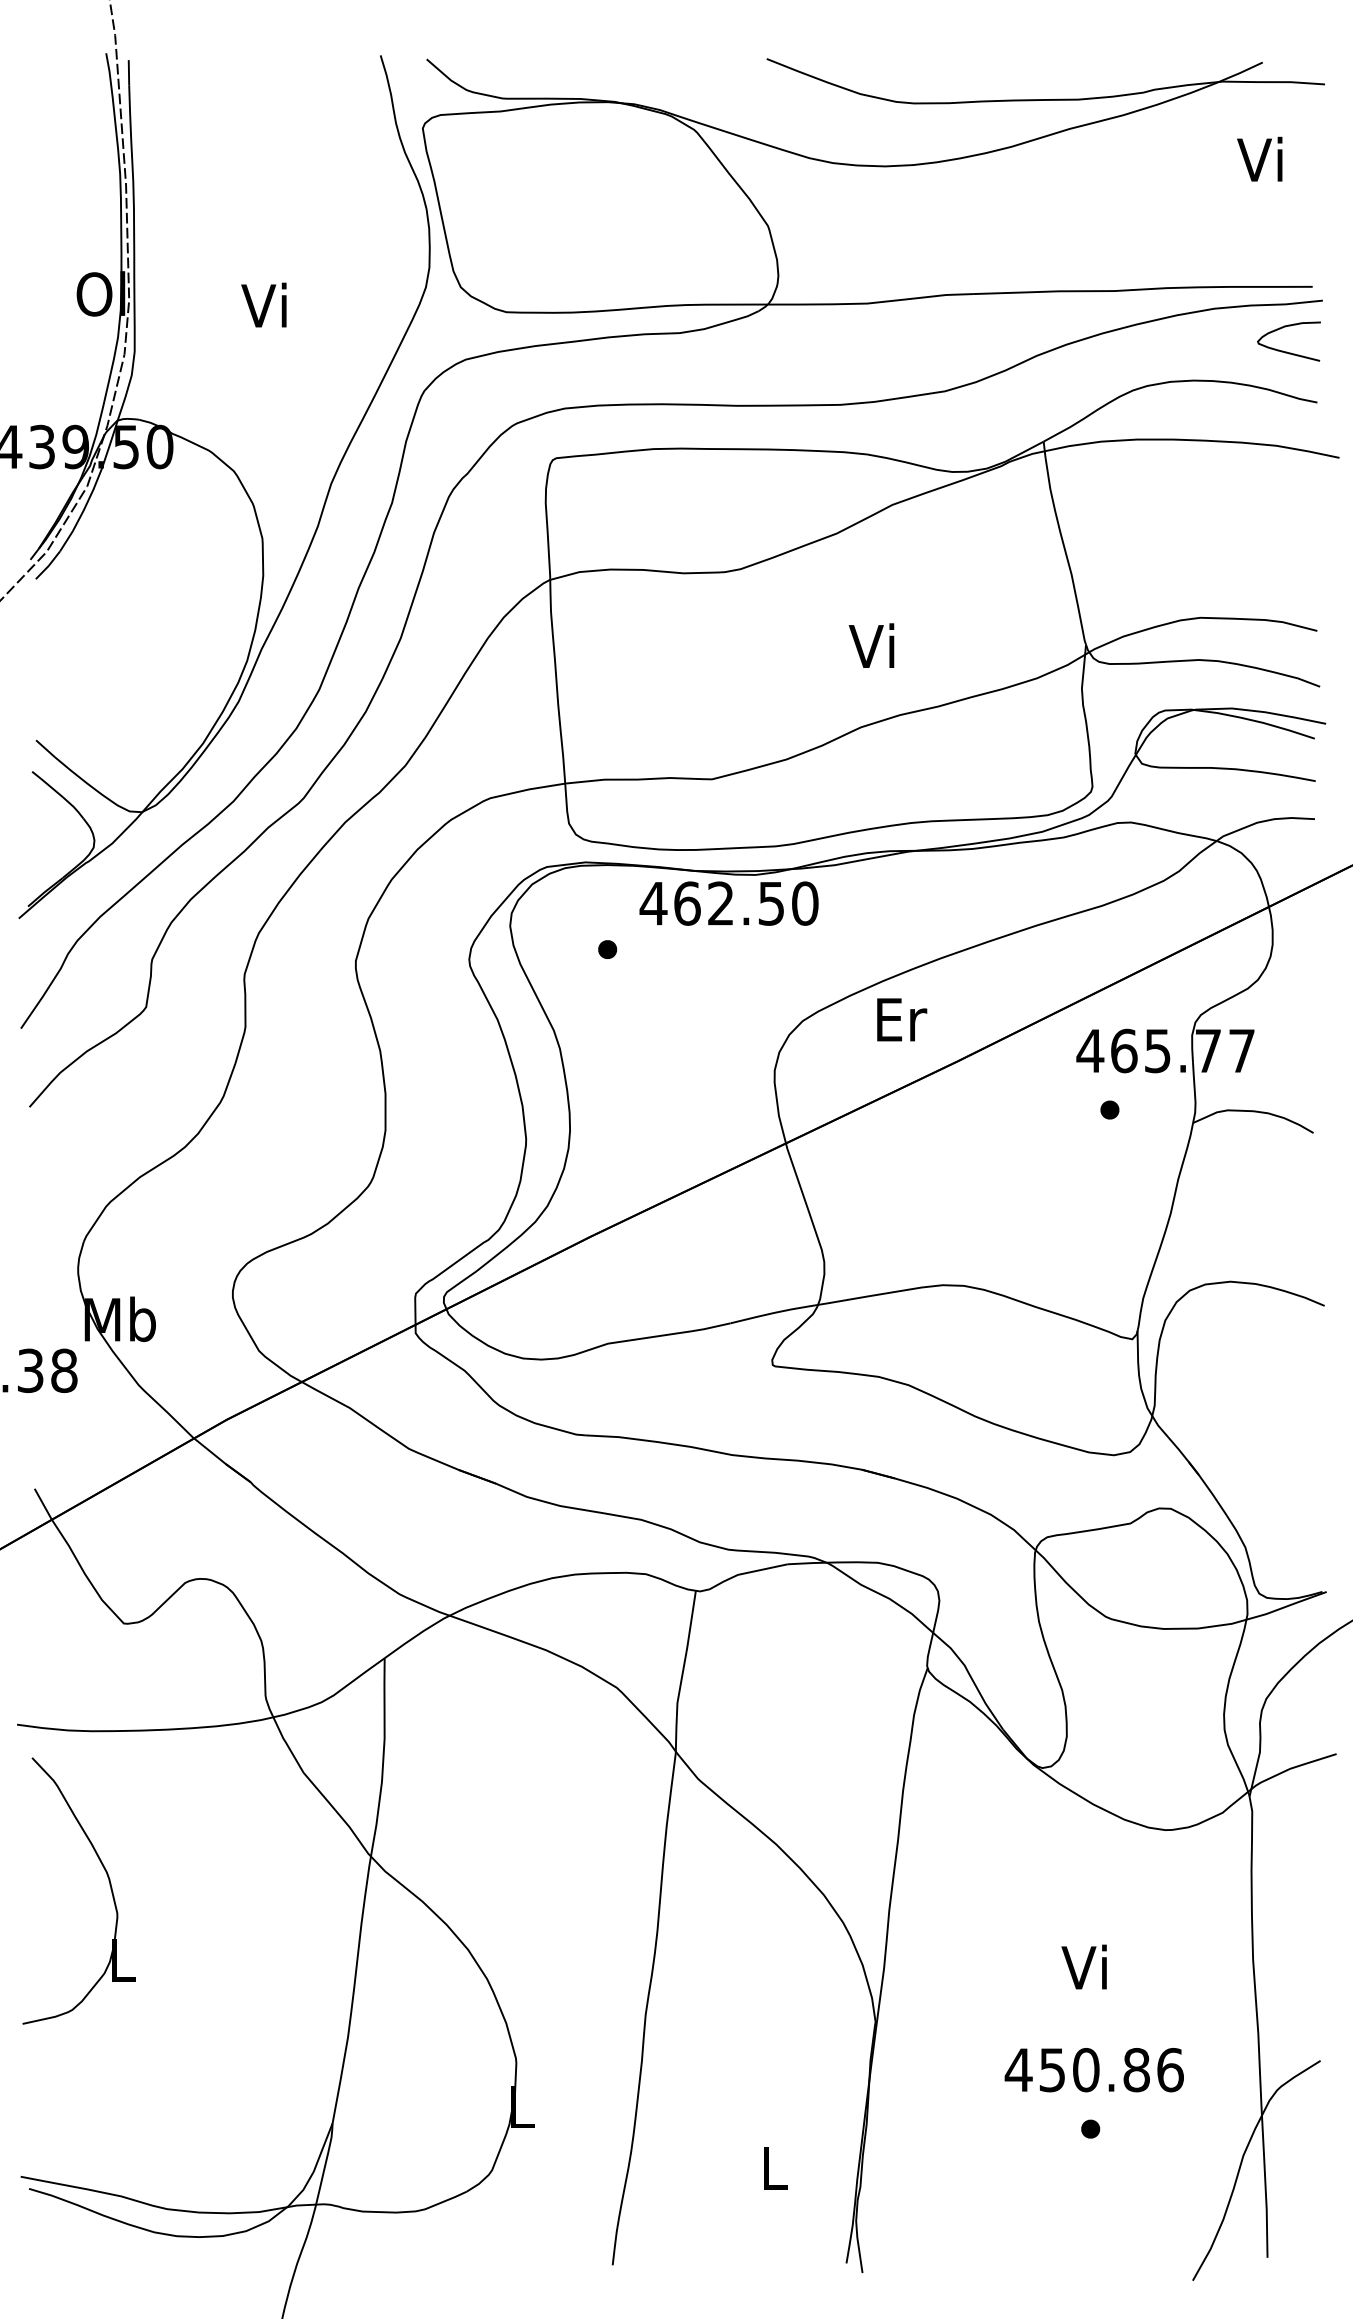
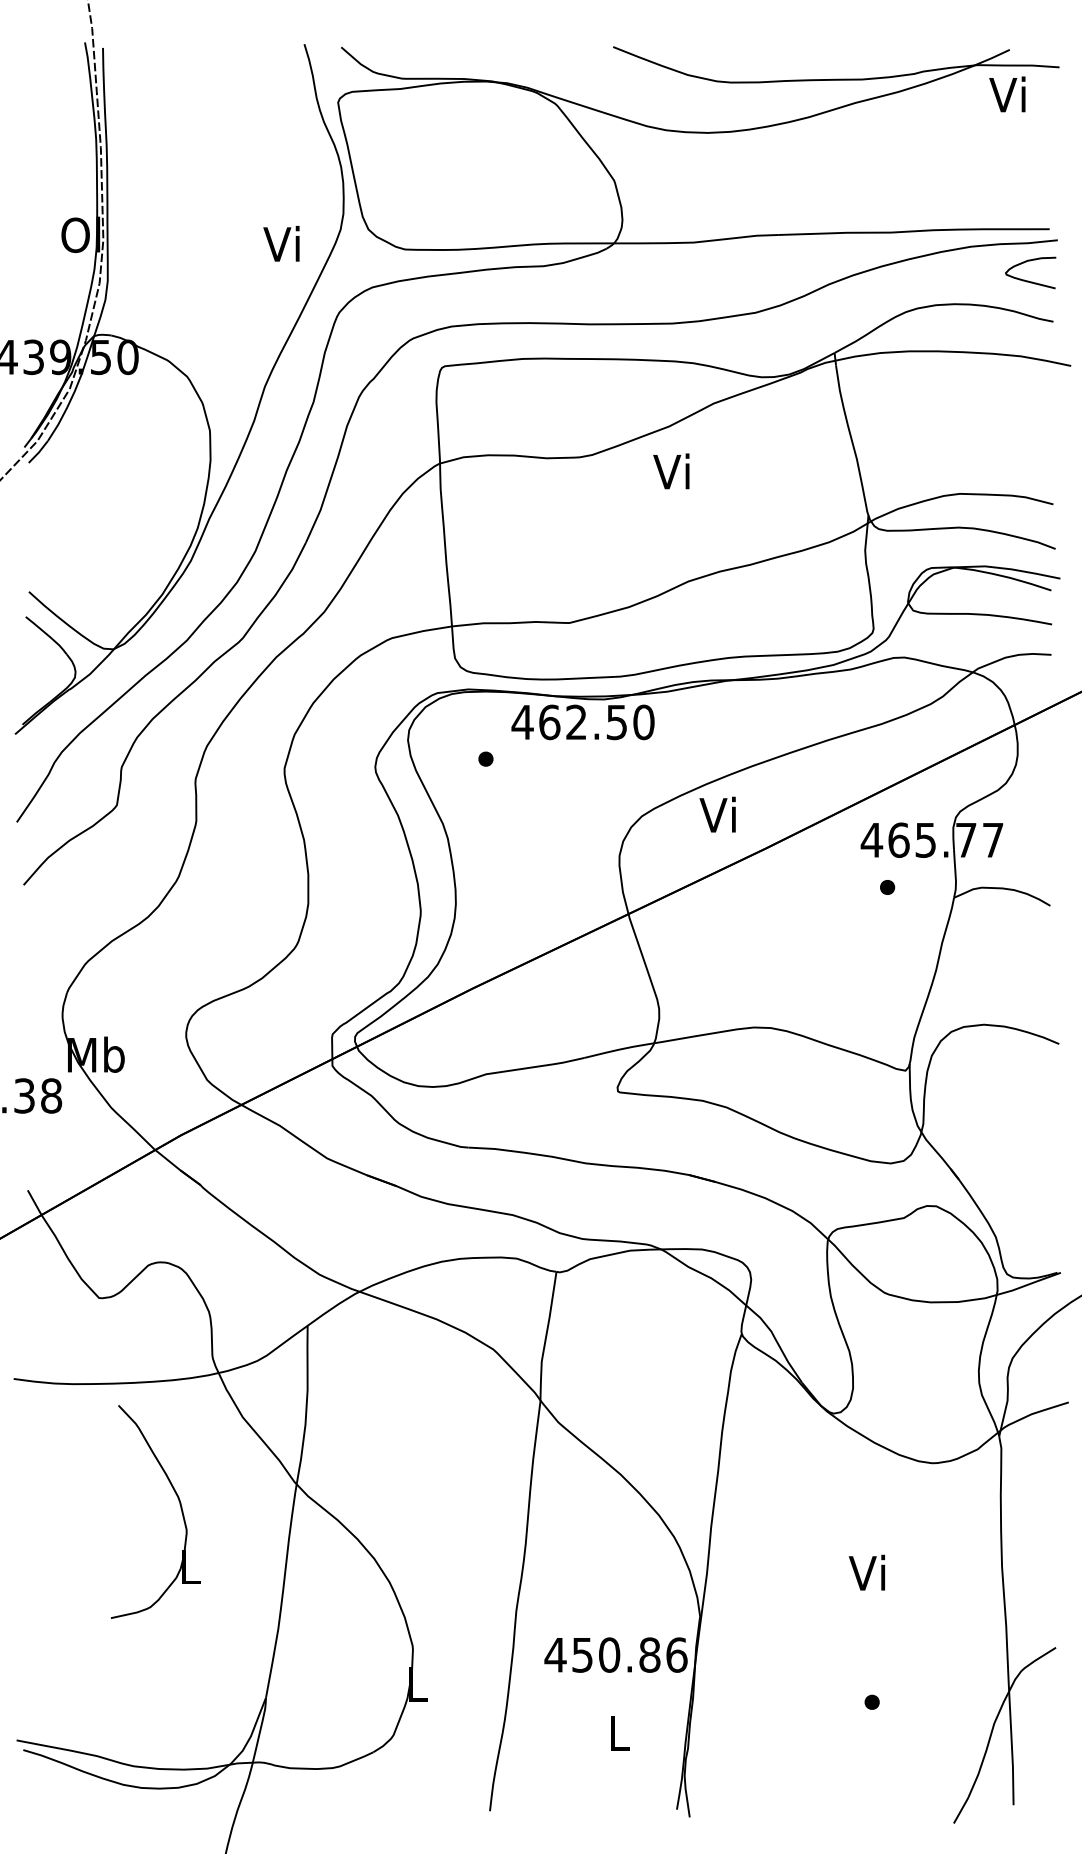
text: (1259, 158) -> (1007, 93), moved
text: (263, 304) -> (281, 243), moved
text: (871, 645) -> (671, 471), moved
text: (900, 1018) -> (720, 814), Er -> Vi
part: (108, 1881) -> (179, 1504), moved
text: (1093, 2070) -> (615, 1655), moved

